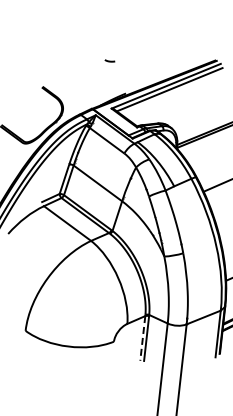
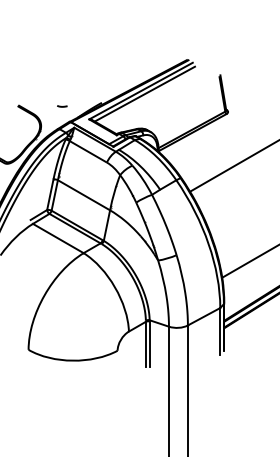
curve: (110, 61) -> (62, 106), moved
line: (142, 338) -> (145, 344), dashed -> solid

